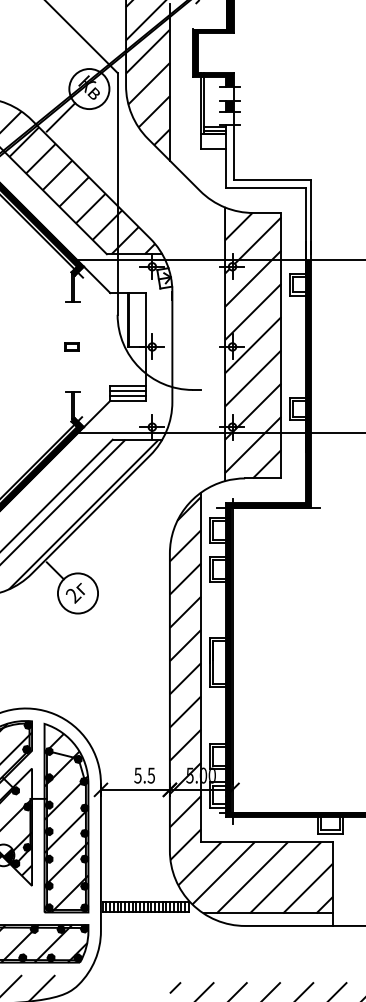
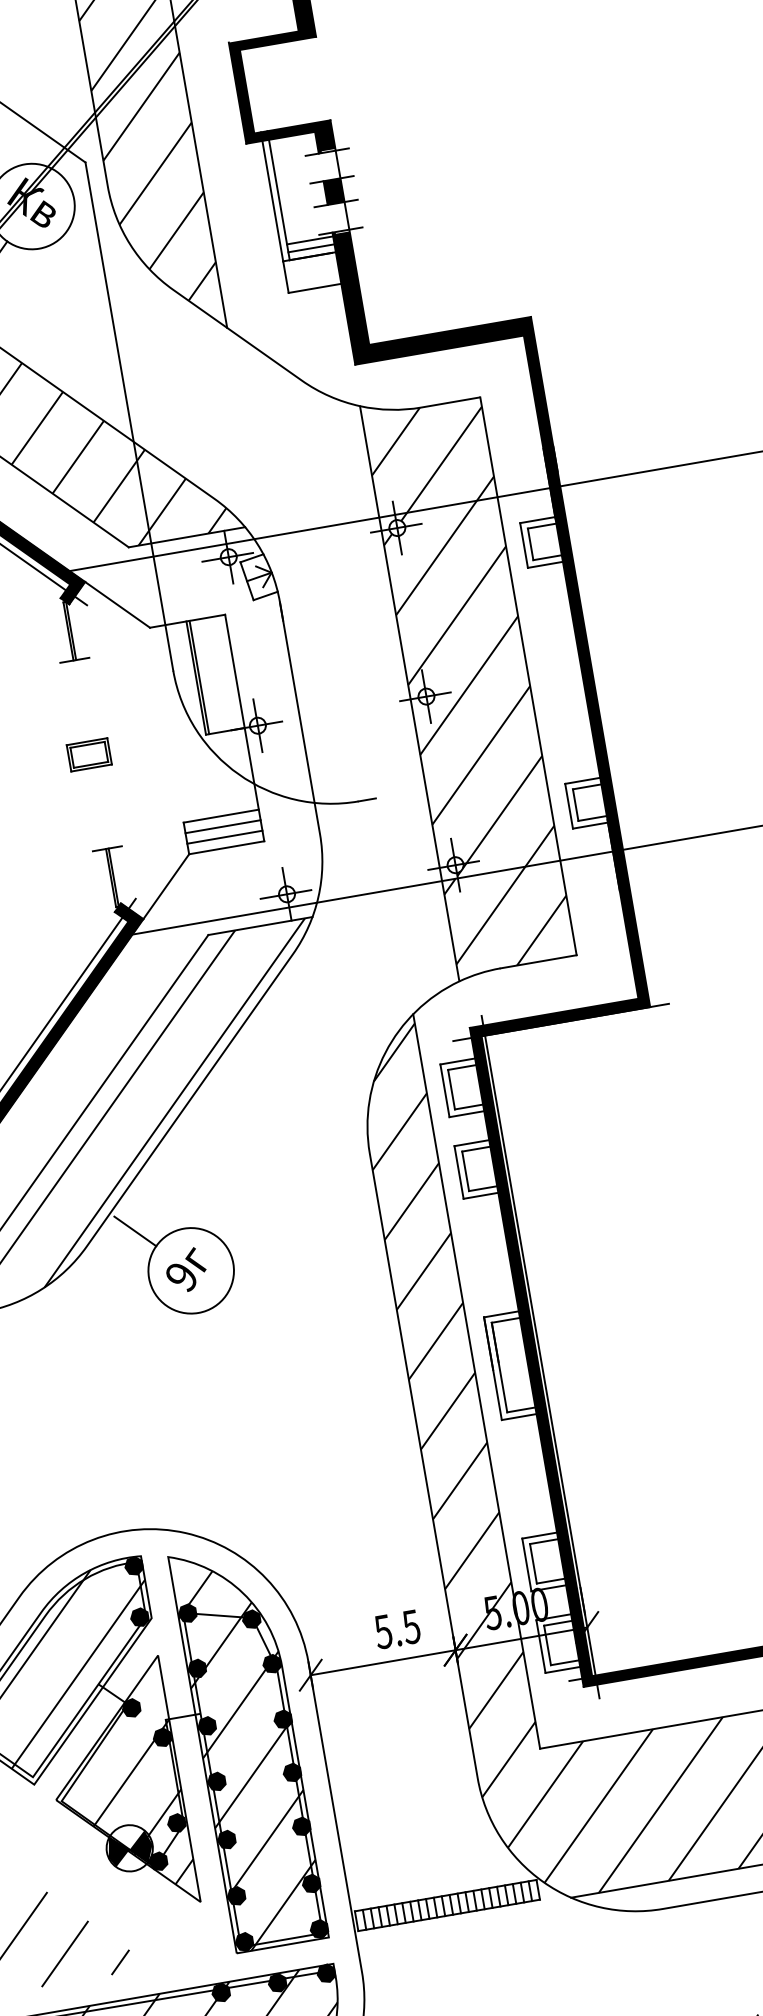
fill: (268, 192) -> (445, 358), added
part: (71, 346) -> (87, 754), size x1.43
text: (73, 596) -> (182, 1278), 2 -> 9

